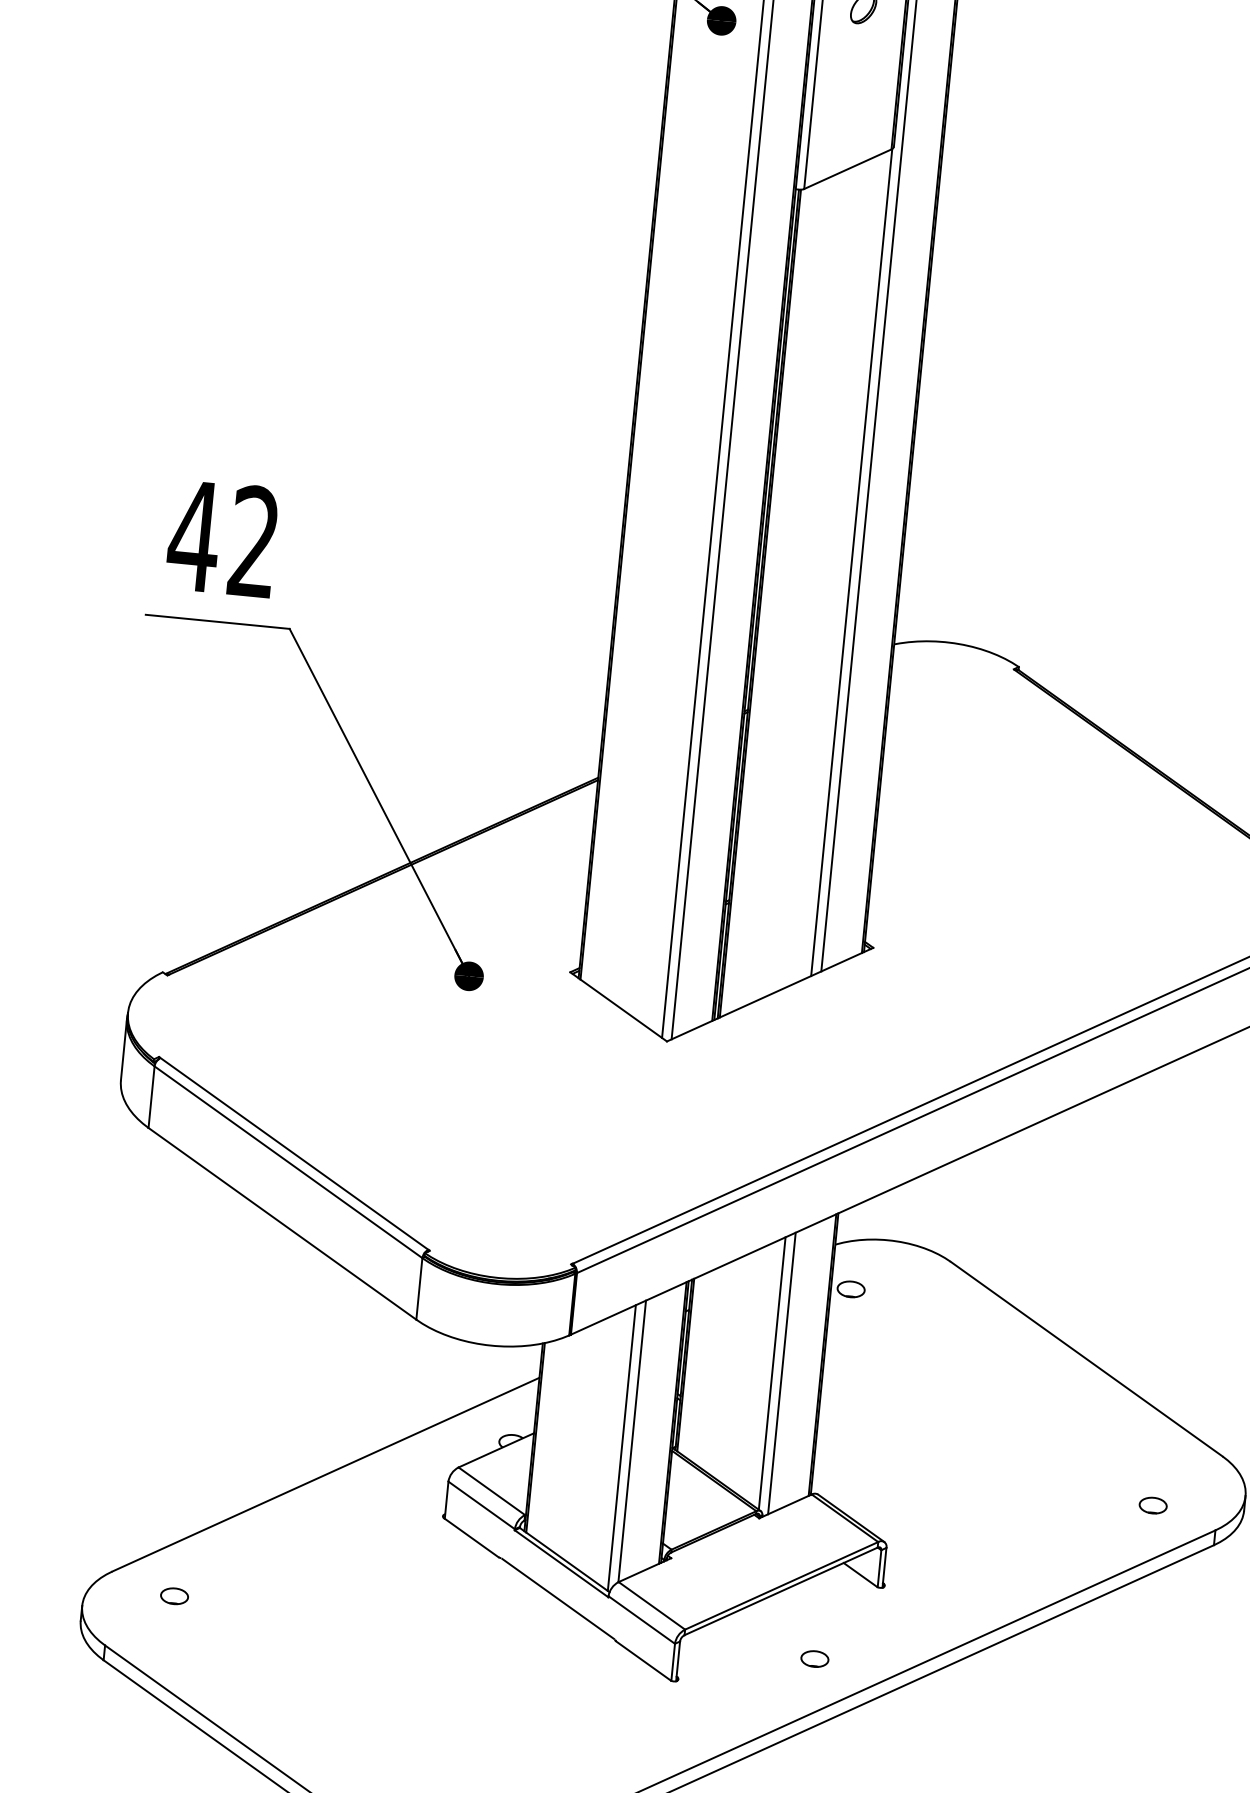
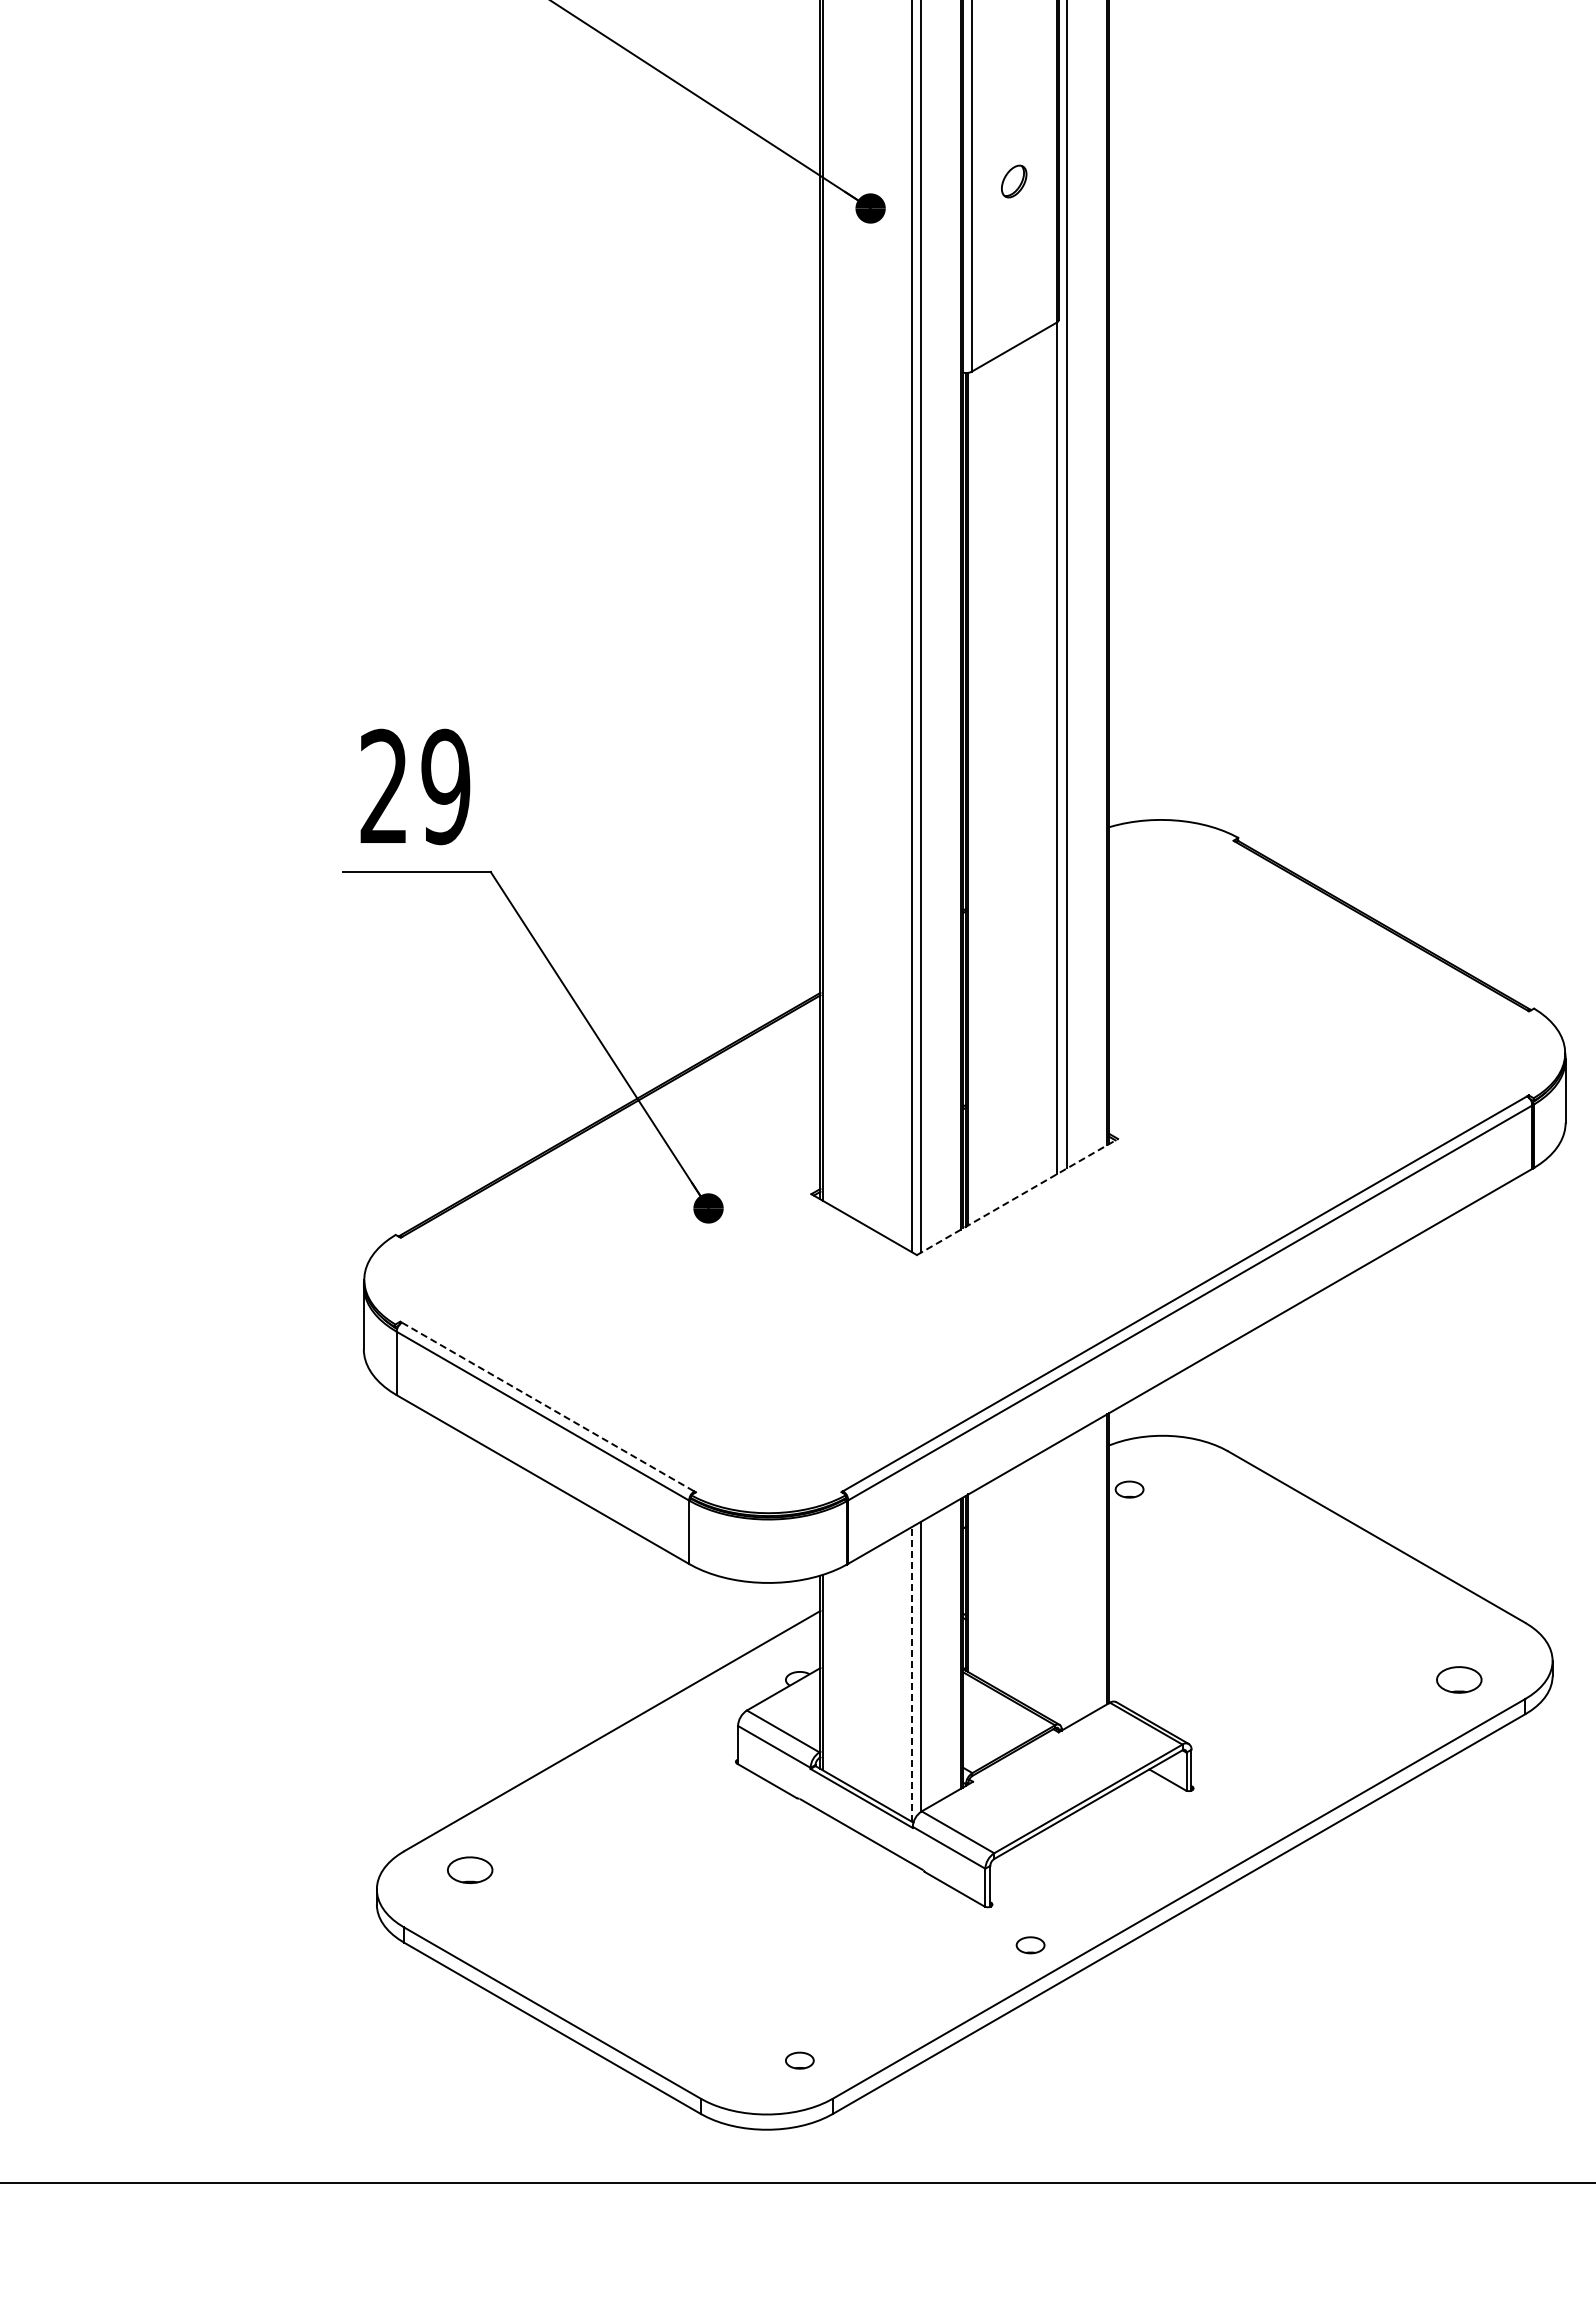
text: (223, 538) -> (414, 786), 42 -> 29
line: (770, 994) -> (1017, 1196), solid -> dashed
line: (294, 1154) -> (548, 1407), solid -> dashed
line: (772, 1373) -> (1057, 1583), removed
line: (782, 1373) -> (1067, 1582), removed
line: (621, 1447) -> (911, 1673), solid -> dashed
part: (1153, 1505) -> (1459, 1679), size x1.6
part: (173, 1596) -> (469, 1870), size x1.6
part: (814, 1659) -> (1030, 1945), moved

